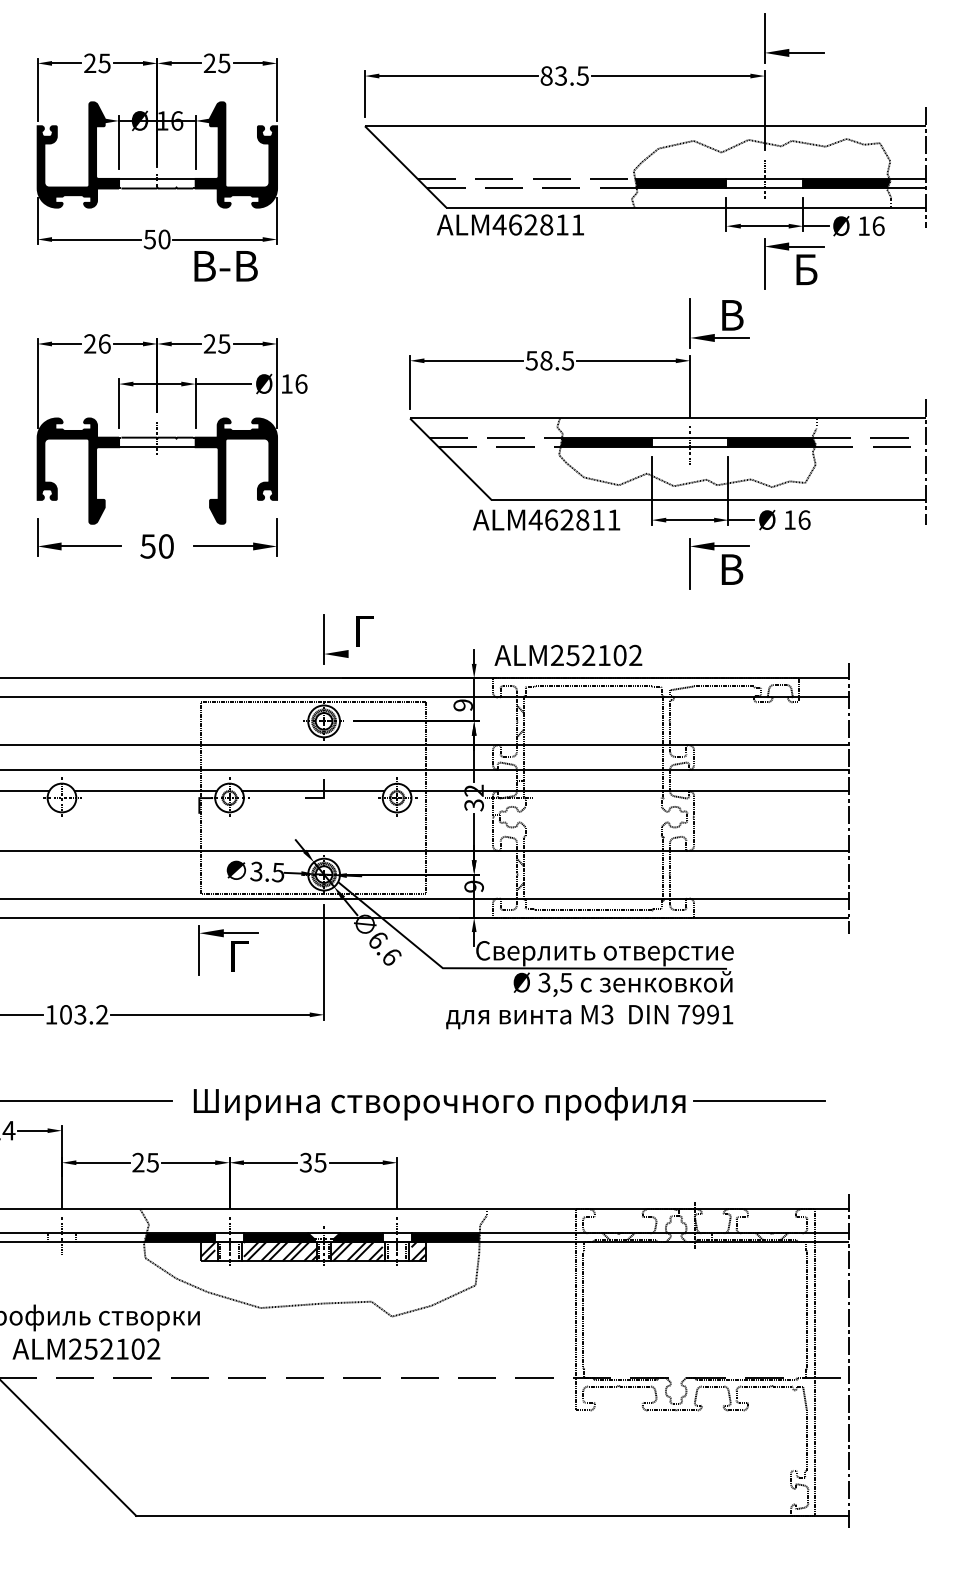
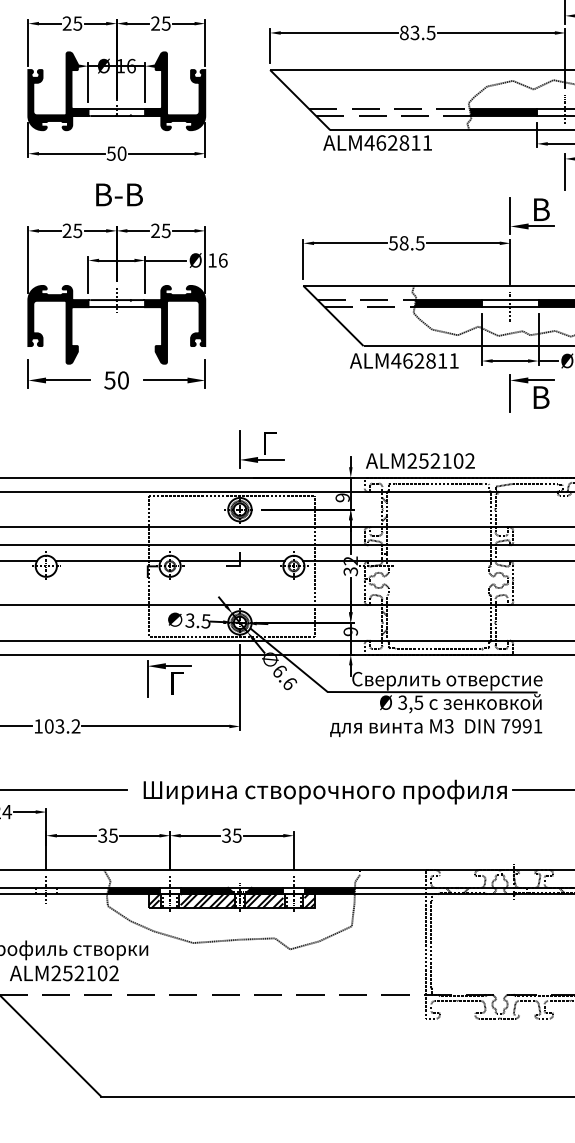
text: (225, 266) -> (119, 195), moved
text: (104, 343) -> (77, 230), 26 -> 25
line: (365, 654) -> (270, 460), added
text: (138, 1162) -> (102, 835), 25 -> 35

